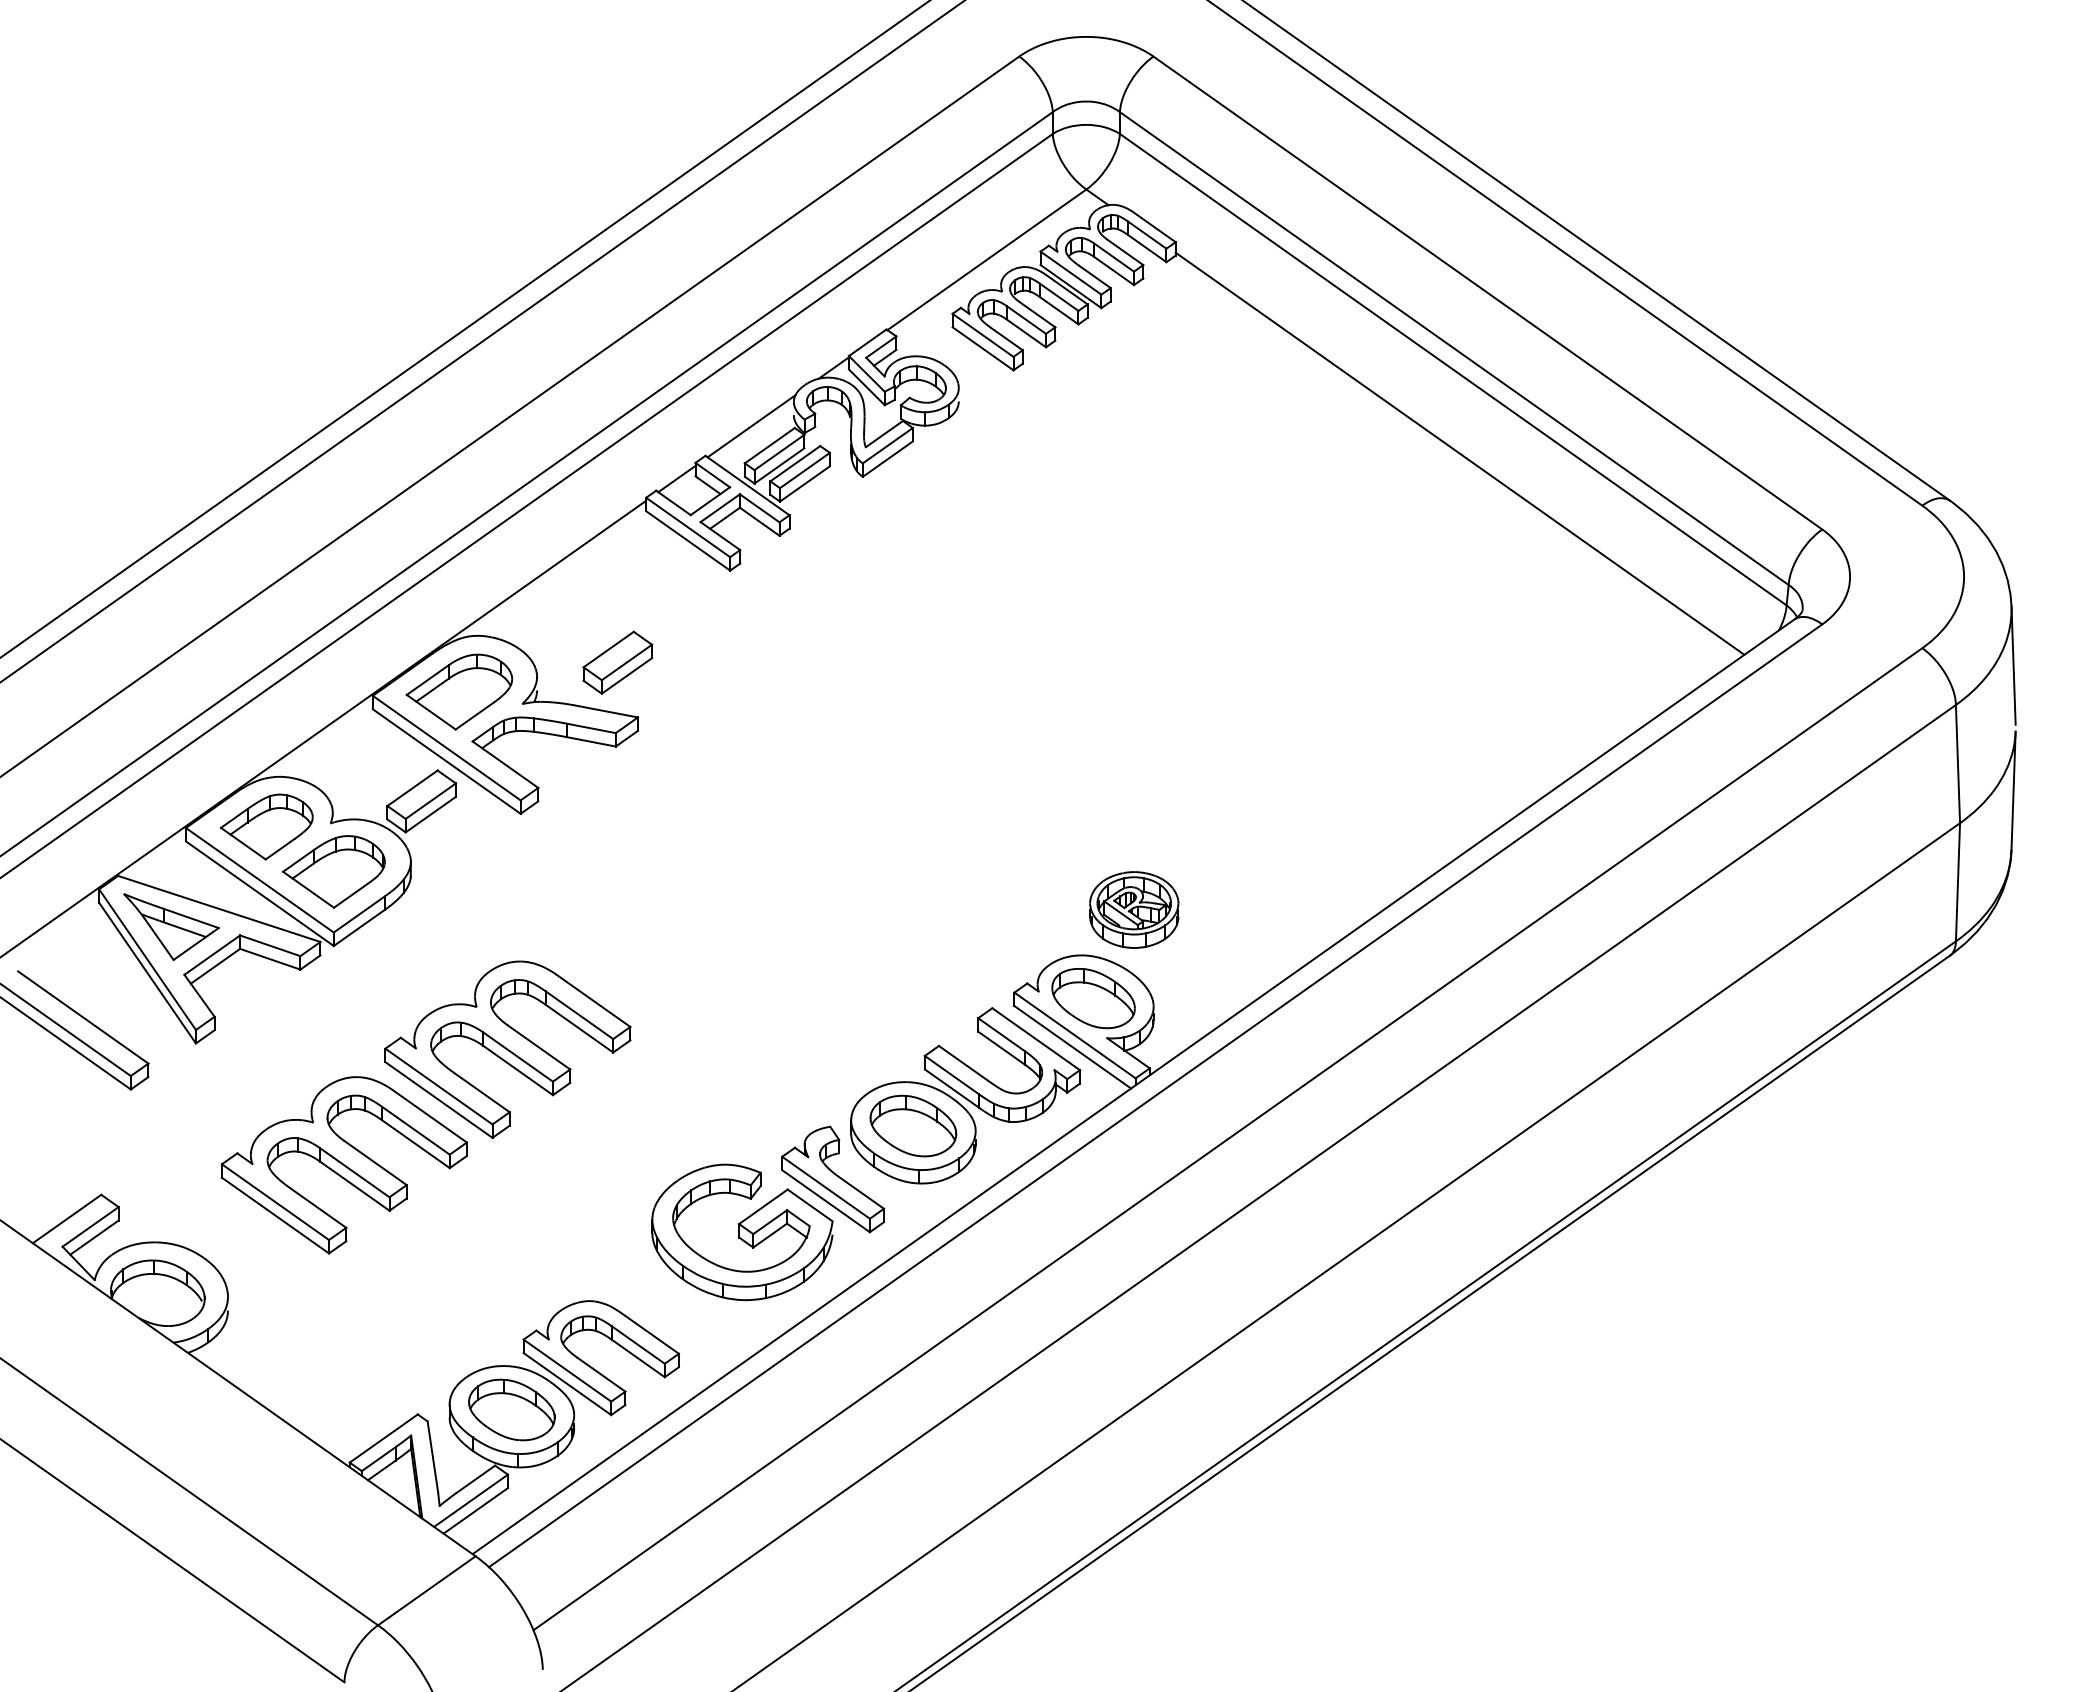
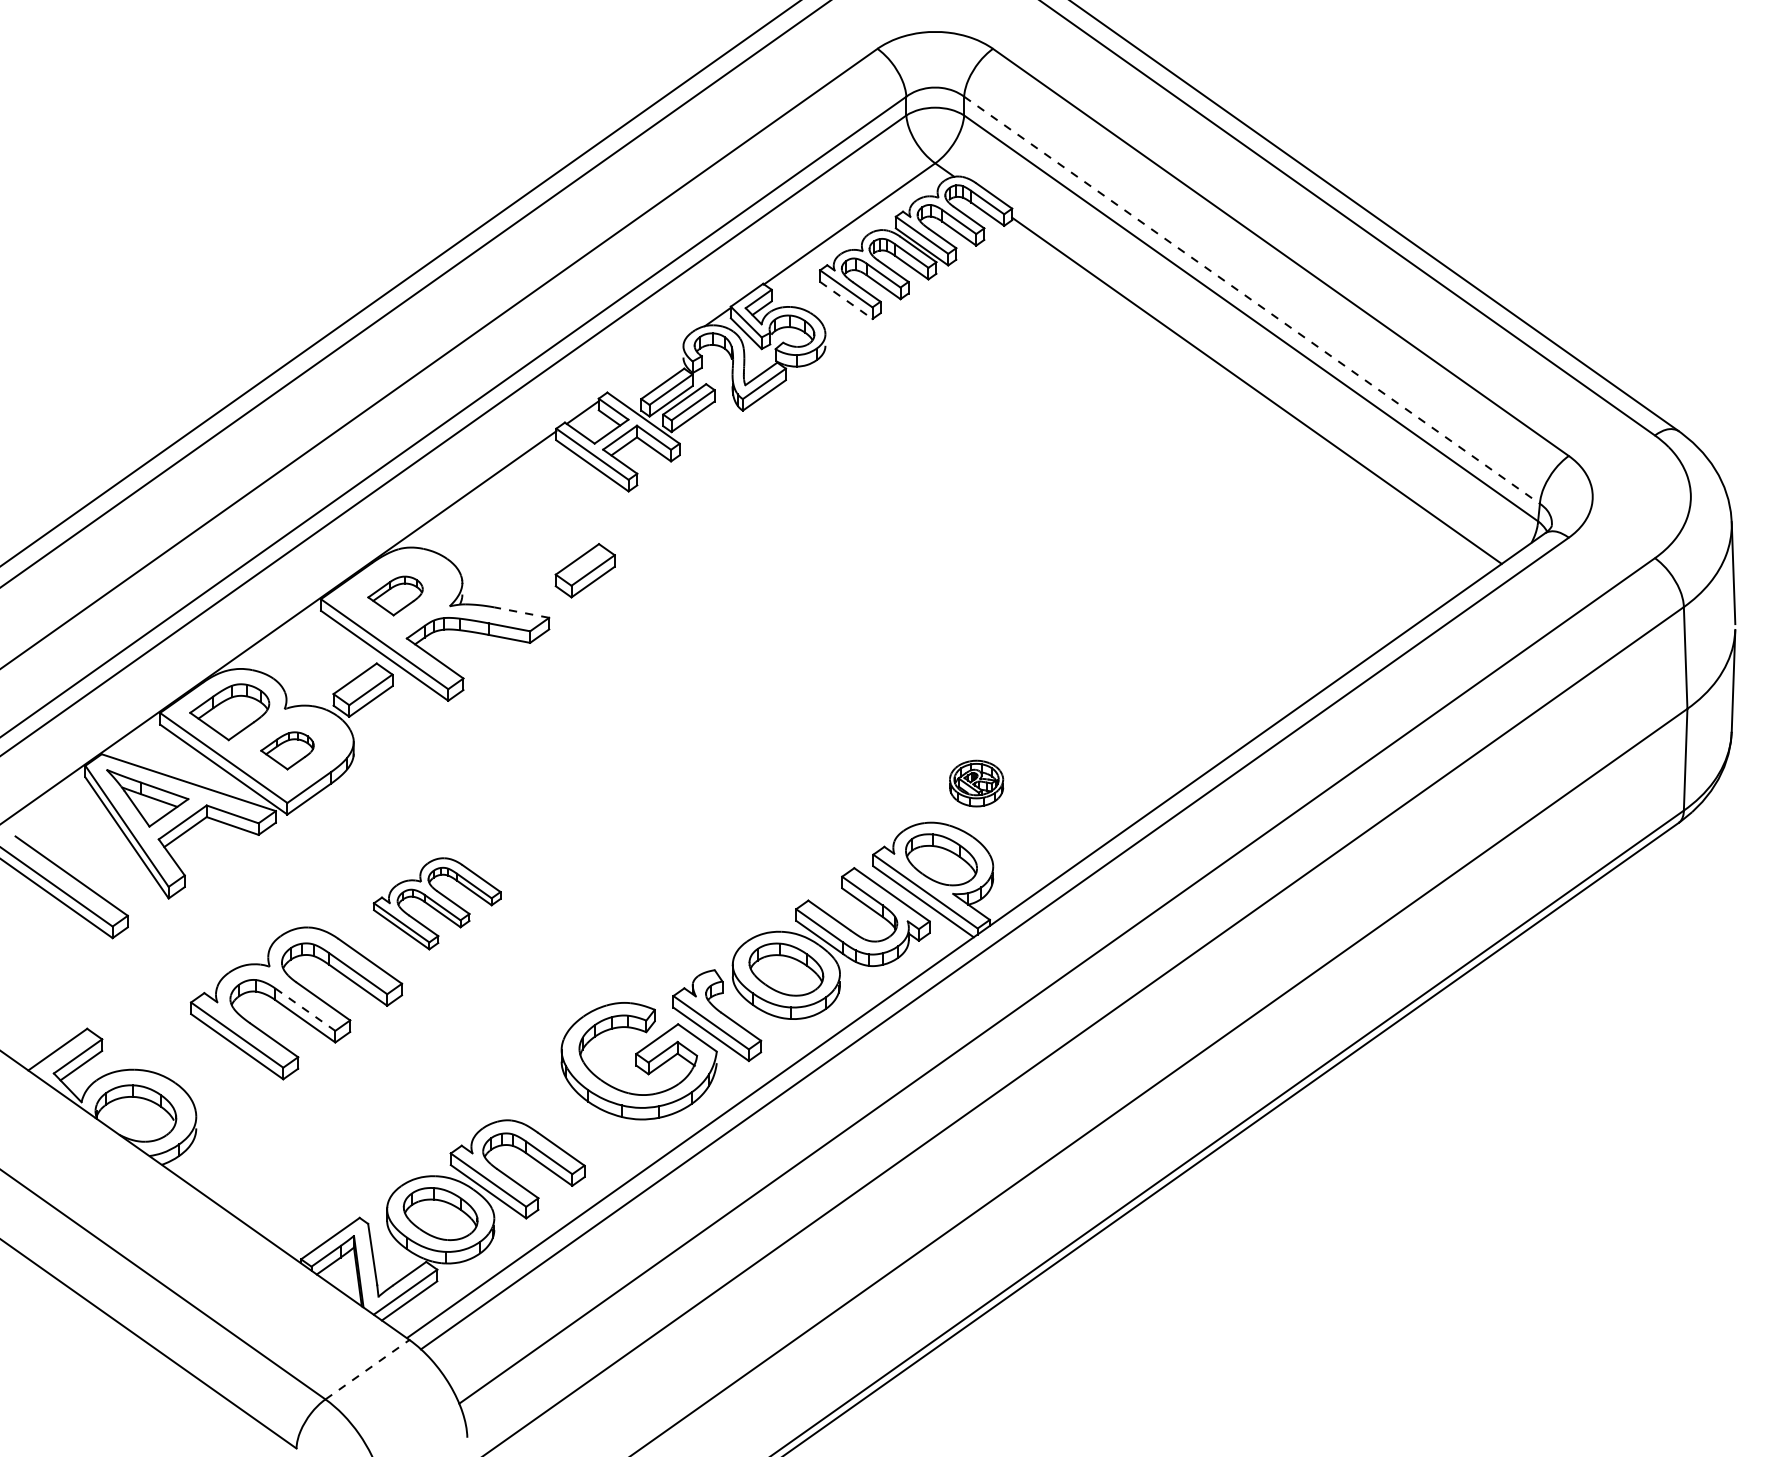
line: (1454, 348) -> (1252, 300), solid -> dashed
line: (983, 349) -> (846, 301), solid -> dashed
line: (751, 426) -> (646, 367), removed
part: (617, 662) -> (585, 570), moved
part: (459, 691) -> (395, 595), size x0.6
line: (605, 711) -> (521, 612), solid -> dashed
part: (333, 871) -> (287, 750), size x0.6
part: (1134, 909) -> (976, 783), size x0.7
part: (507, 1049) -> (436, 903), size x0.6
line: (354, 1172) -> (305, 1009), solid -> dashed
line: (426, 1590) -> (367, 1369), solid -> dashed

